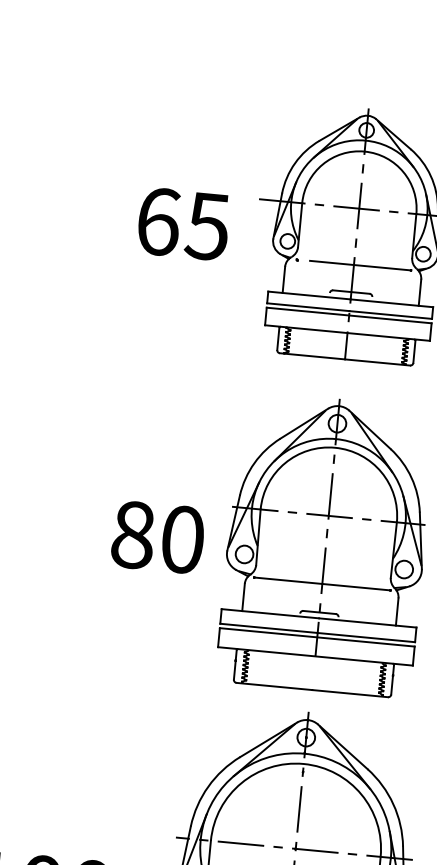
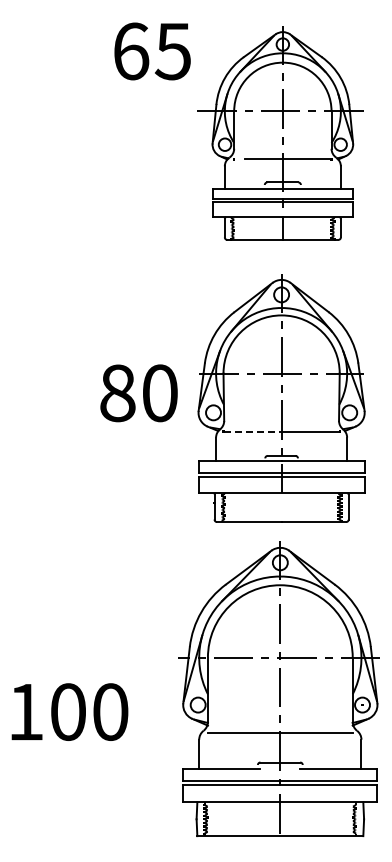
text: (183, 224) -> (152, 51), moved
text: (157, 537) -> (138, 393), moved
line: (289, 580) -> (253, 431), solid -> dashed

